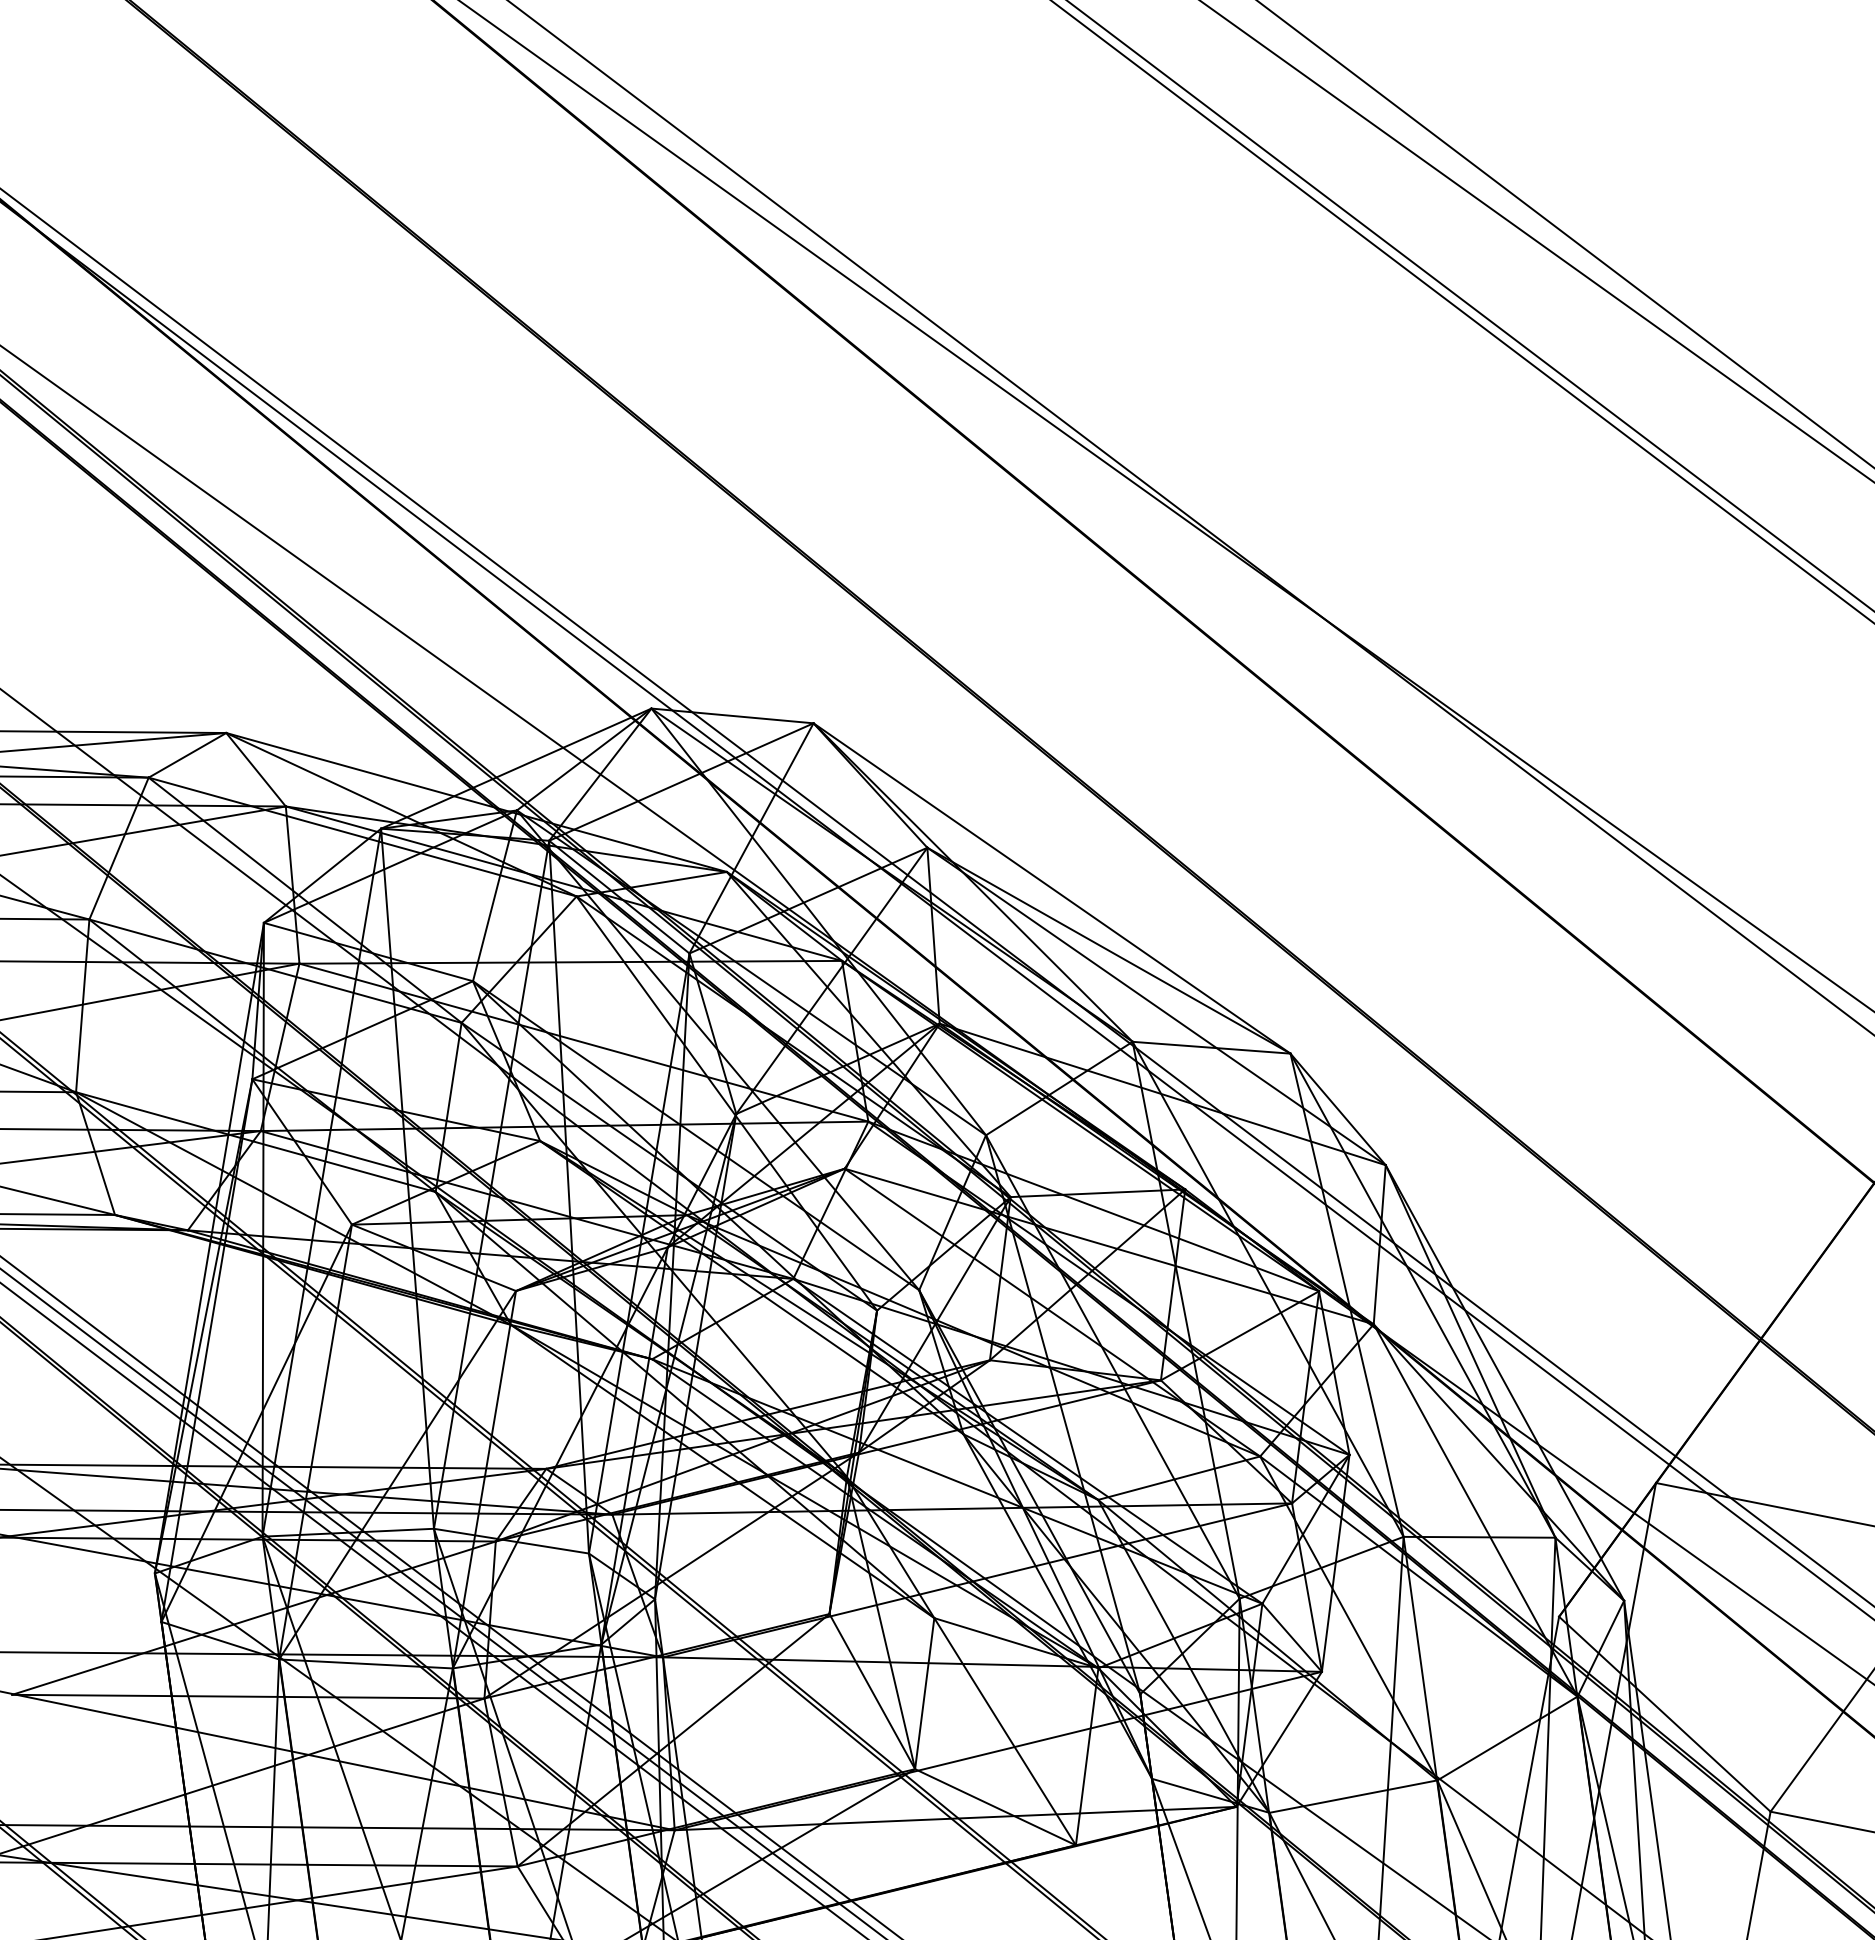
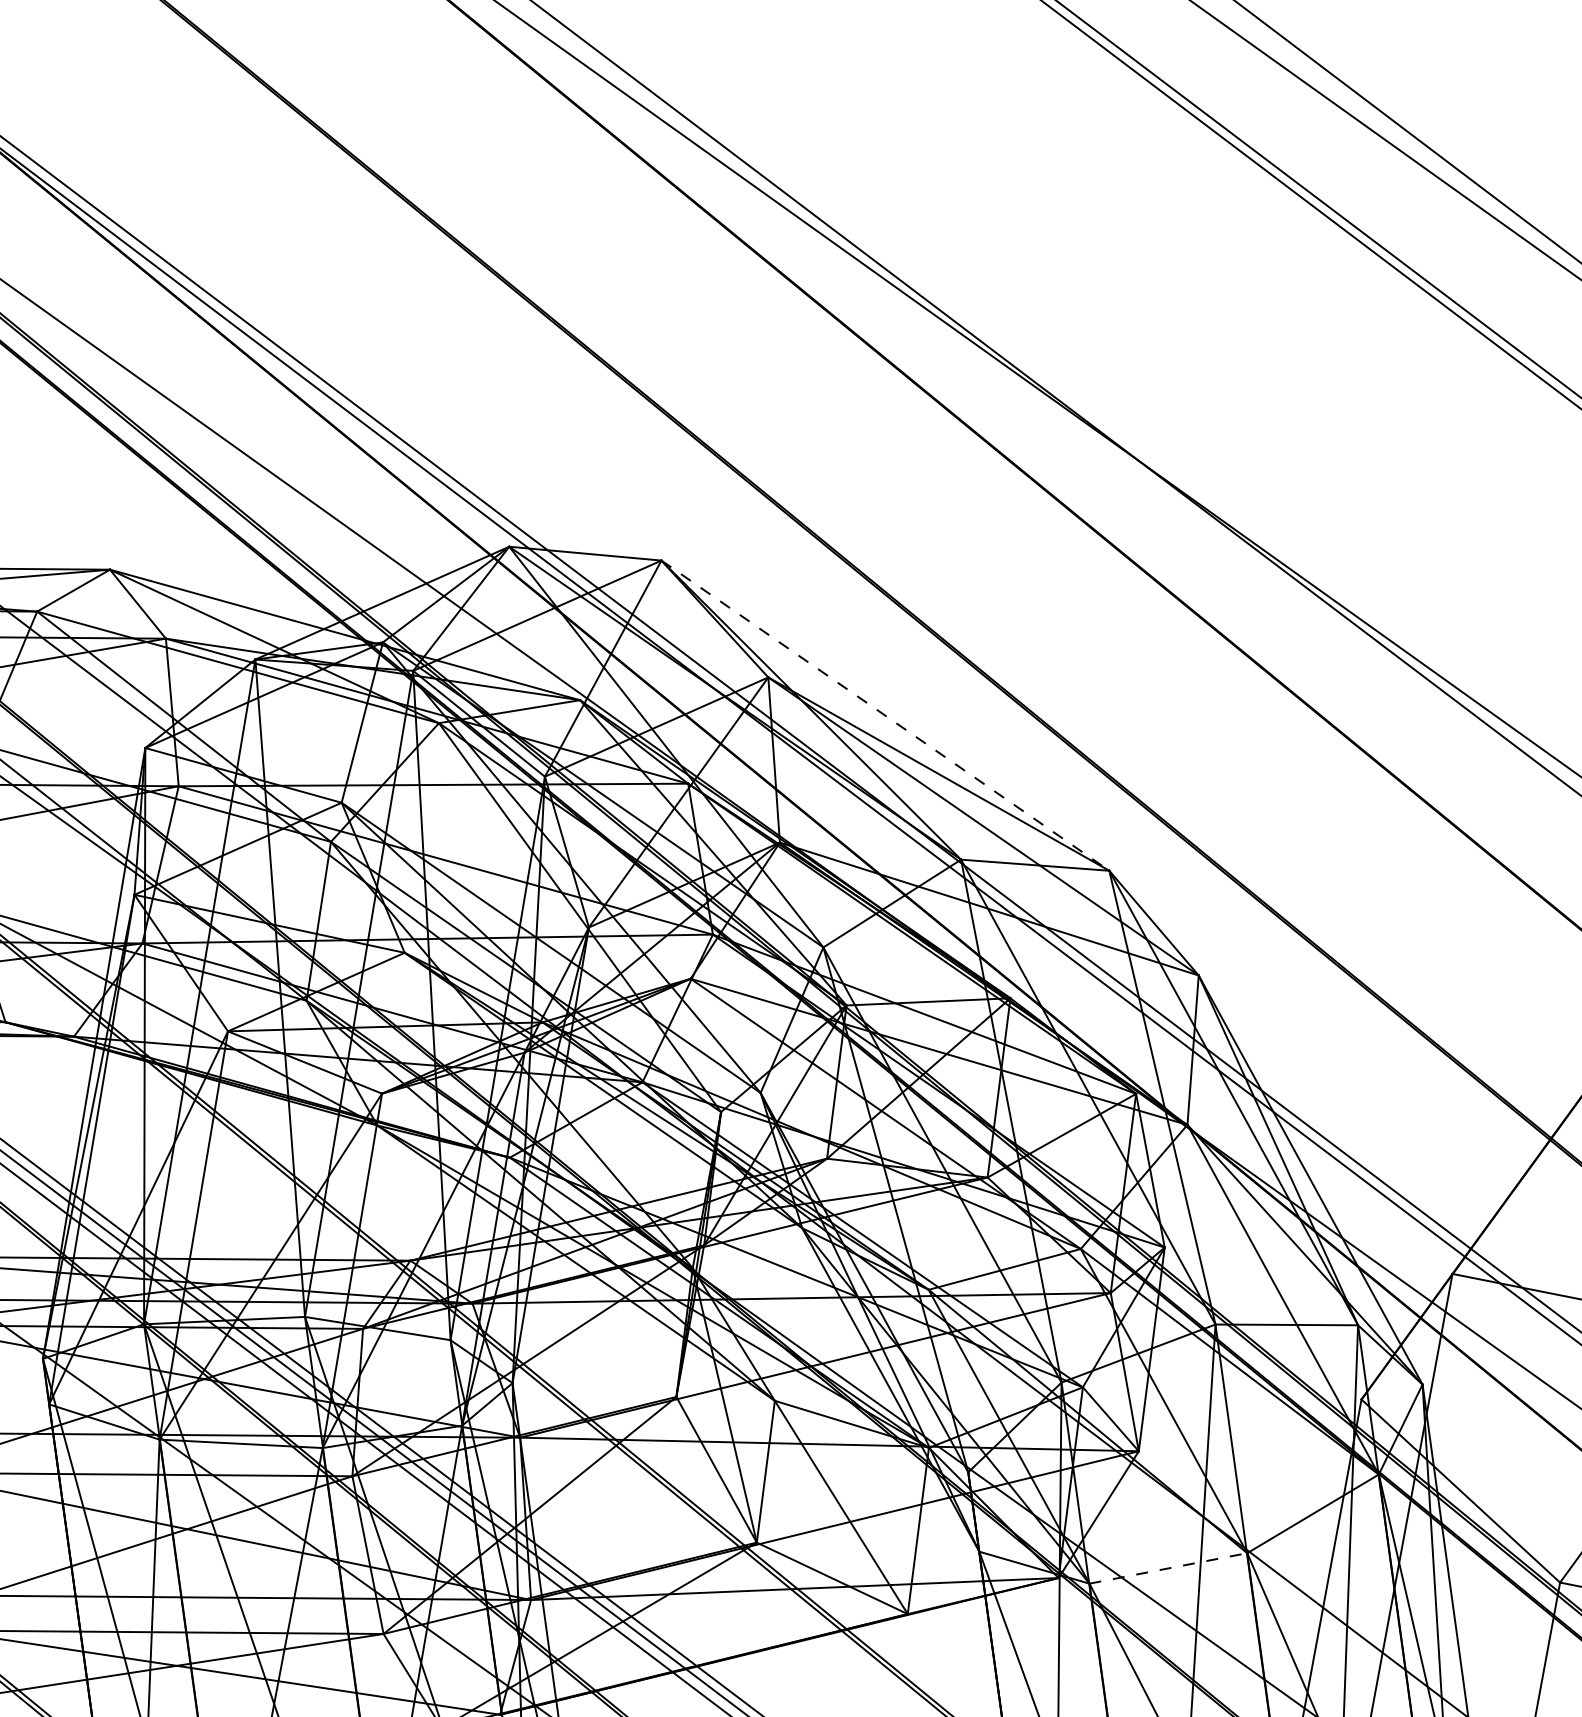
line: (1052, 888) -> (885, 715), solid -> dashed
line: (1353, 1796) -> (1168, 1568), solid -> dashed

